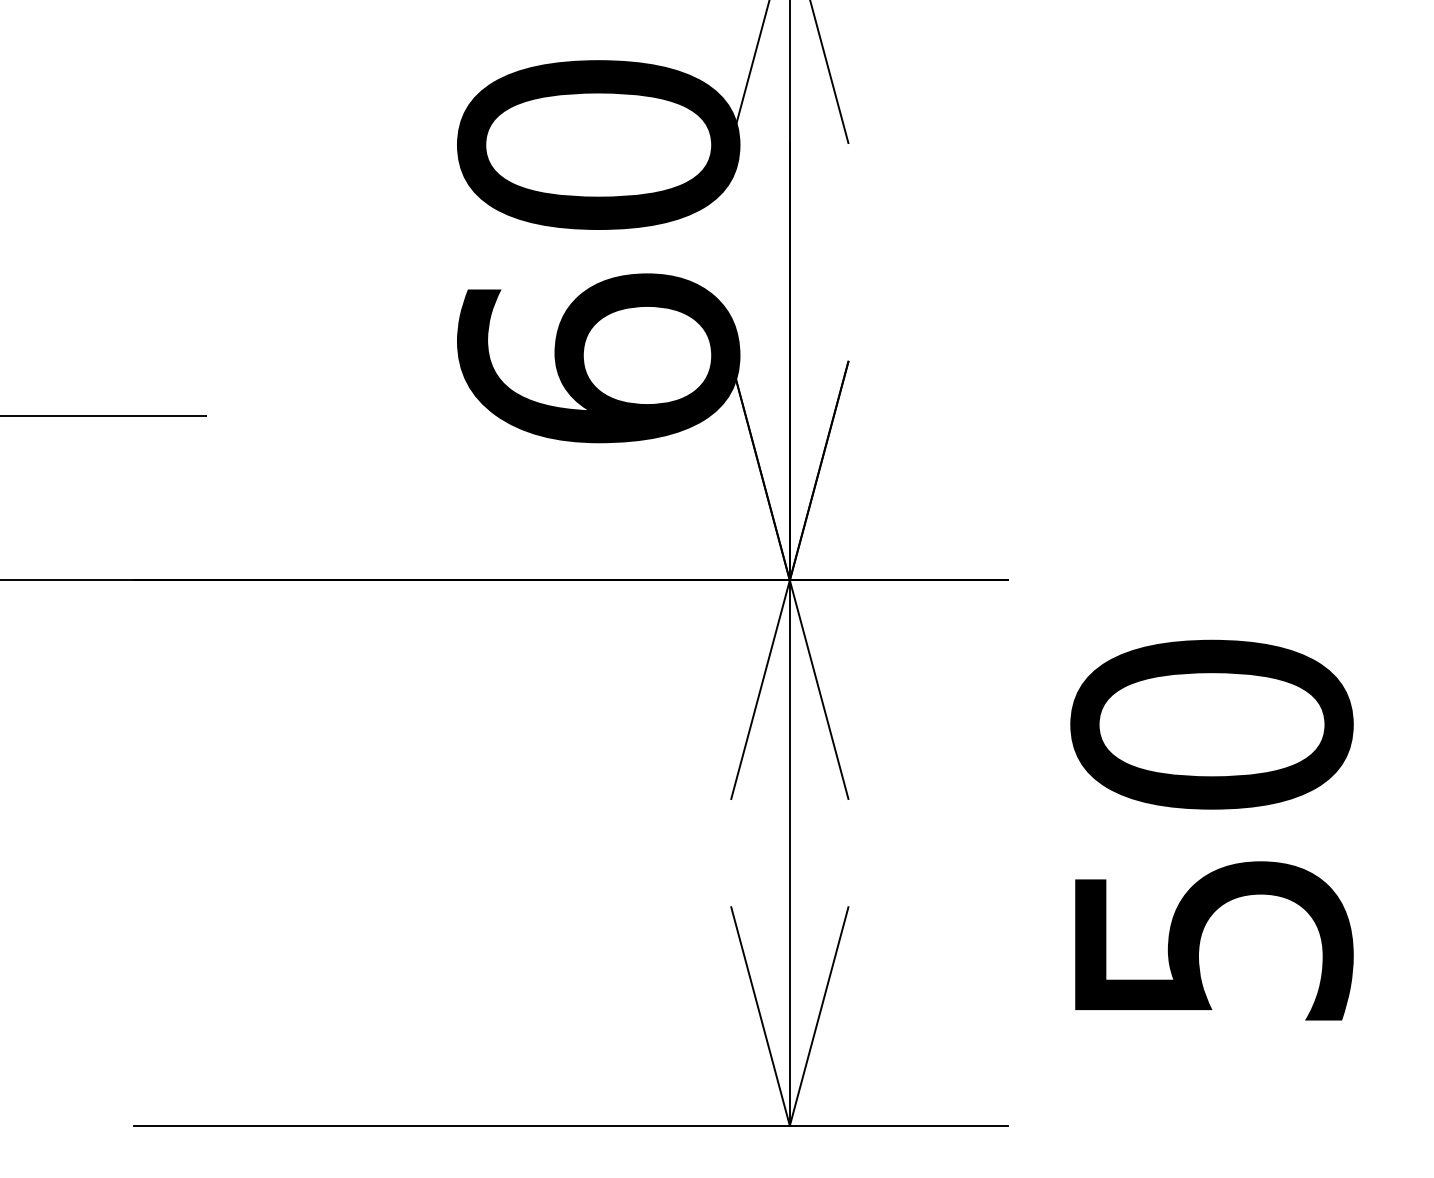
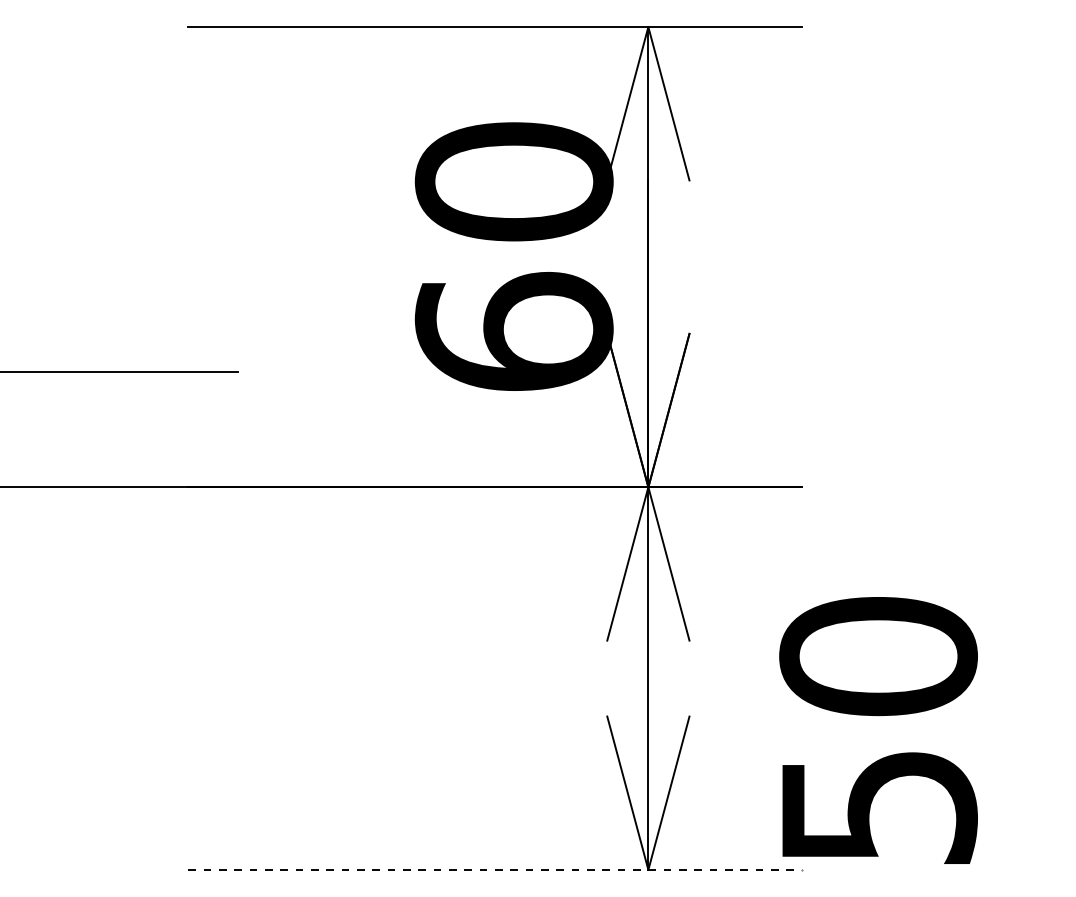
text: (1211, 830) -> (878, 730), moved
line: (571, 1125) -> (495, 869), solid -> dashed

